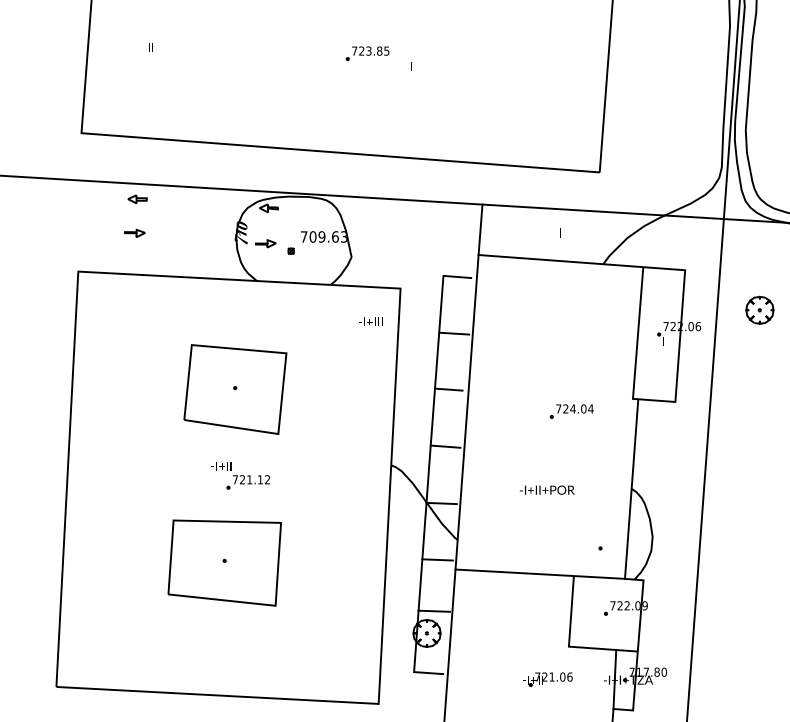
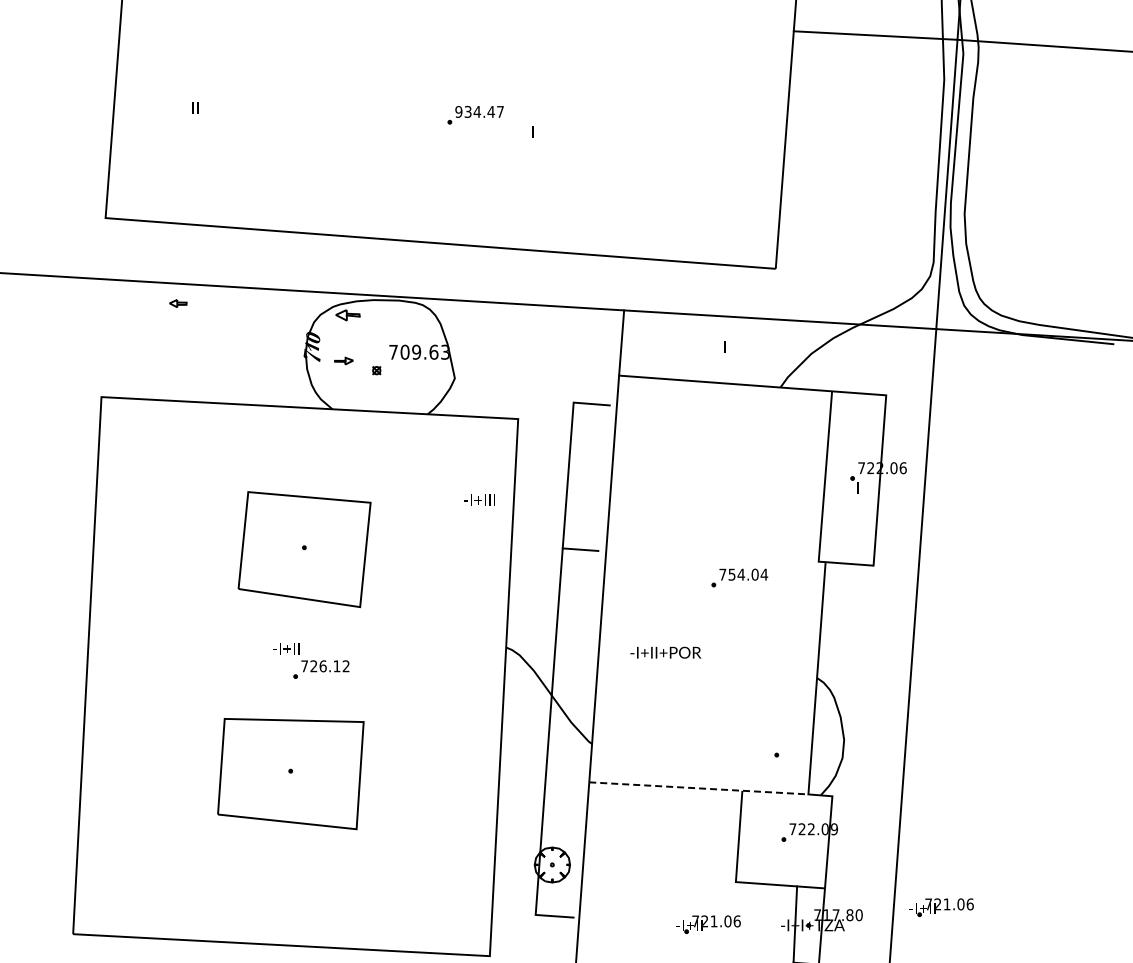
text: (370, 50) -> (479, 111), 723.85 -> 934.47
part: (137, 199) -> (178, 303), size x0.7
part: (134, 233) -> (174, 347), removed
part: (265, 243) -> (343, 360), size x0.7
part: (759, 309) -> (982, 446), removed
text: (370, 321) -> (479, 499), moved
line: (454, 333) -> (587, 477), removed
text: (565, 408) -> (731, 574), 724.04 -> 754.04
line: (445, 446) -> (576, 623), removed
text: (249, 479) -> (322, 666), 721.12 -> 726.12
text: (546, 490) -> (665, 652), moved
line: (441, 503) -> (571, 696), removed
line: (437, 559) -> (565, 769), removed
line: (539, 574) -> (698, 788), solid -> dashed
line: (434, 611) -> (561, 836), removed
part: (727, 666) -> (941, 907), added

